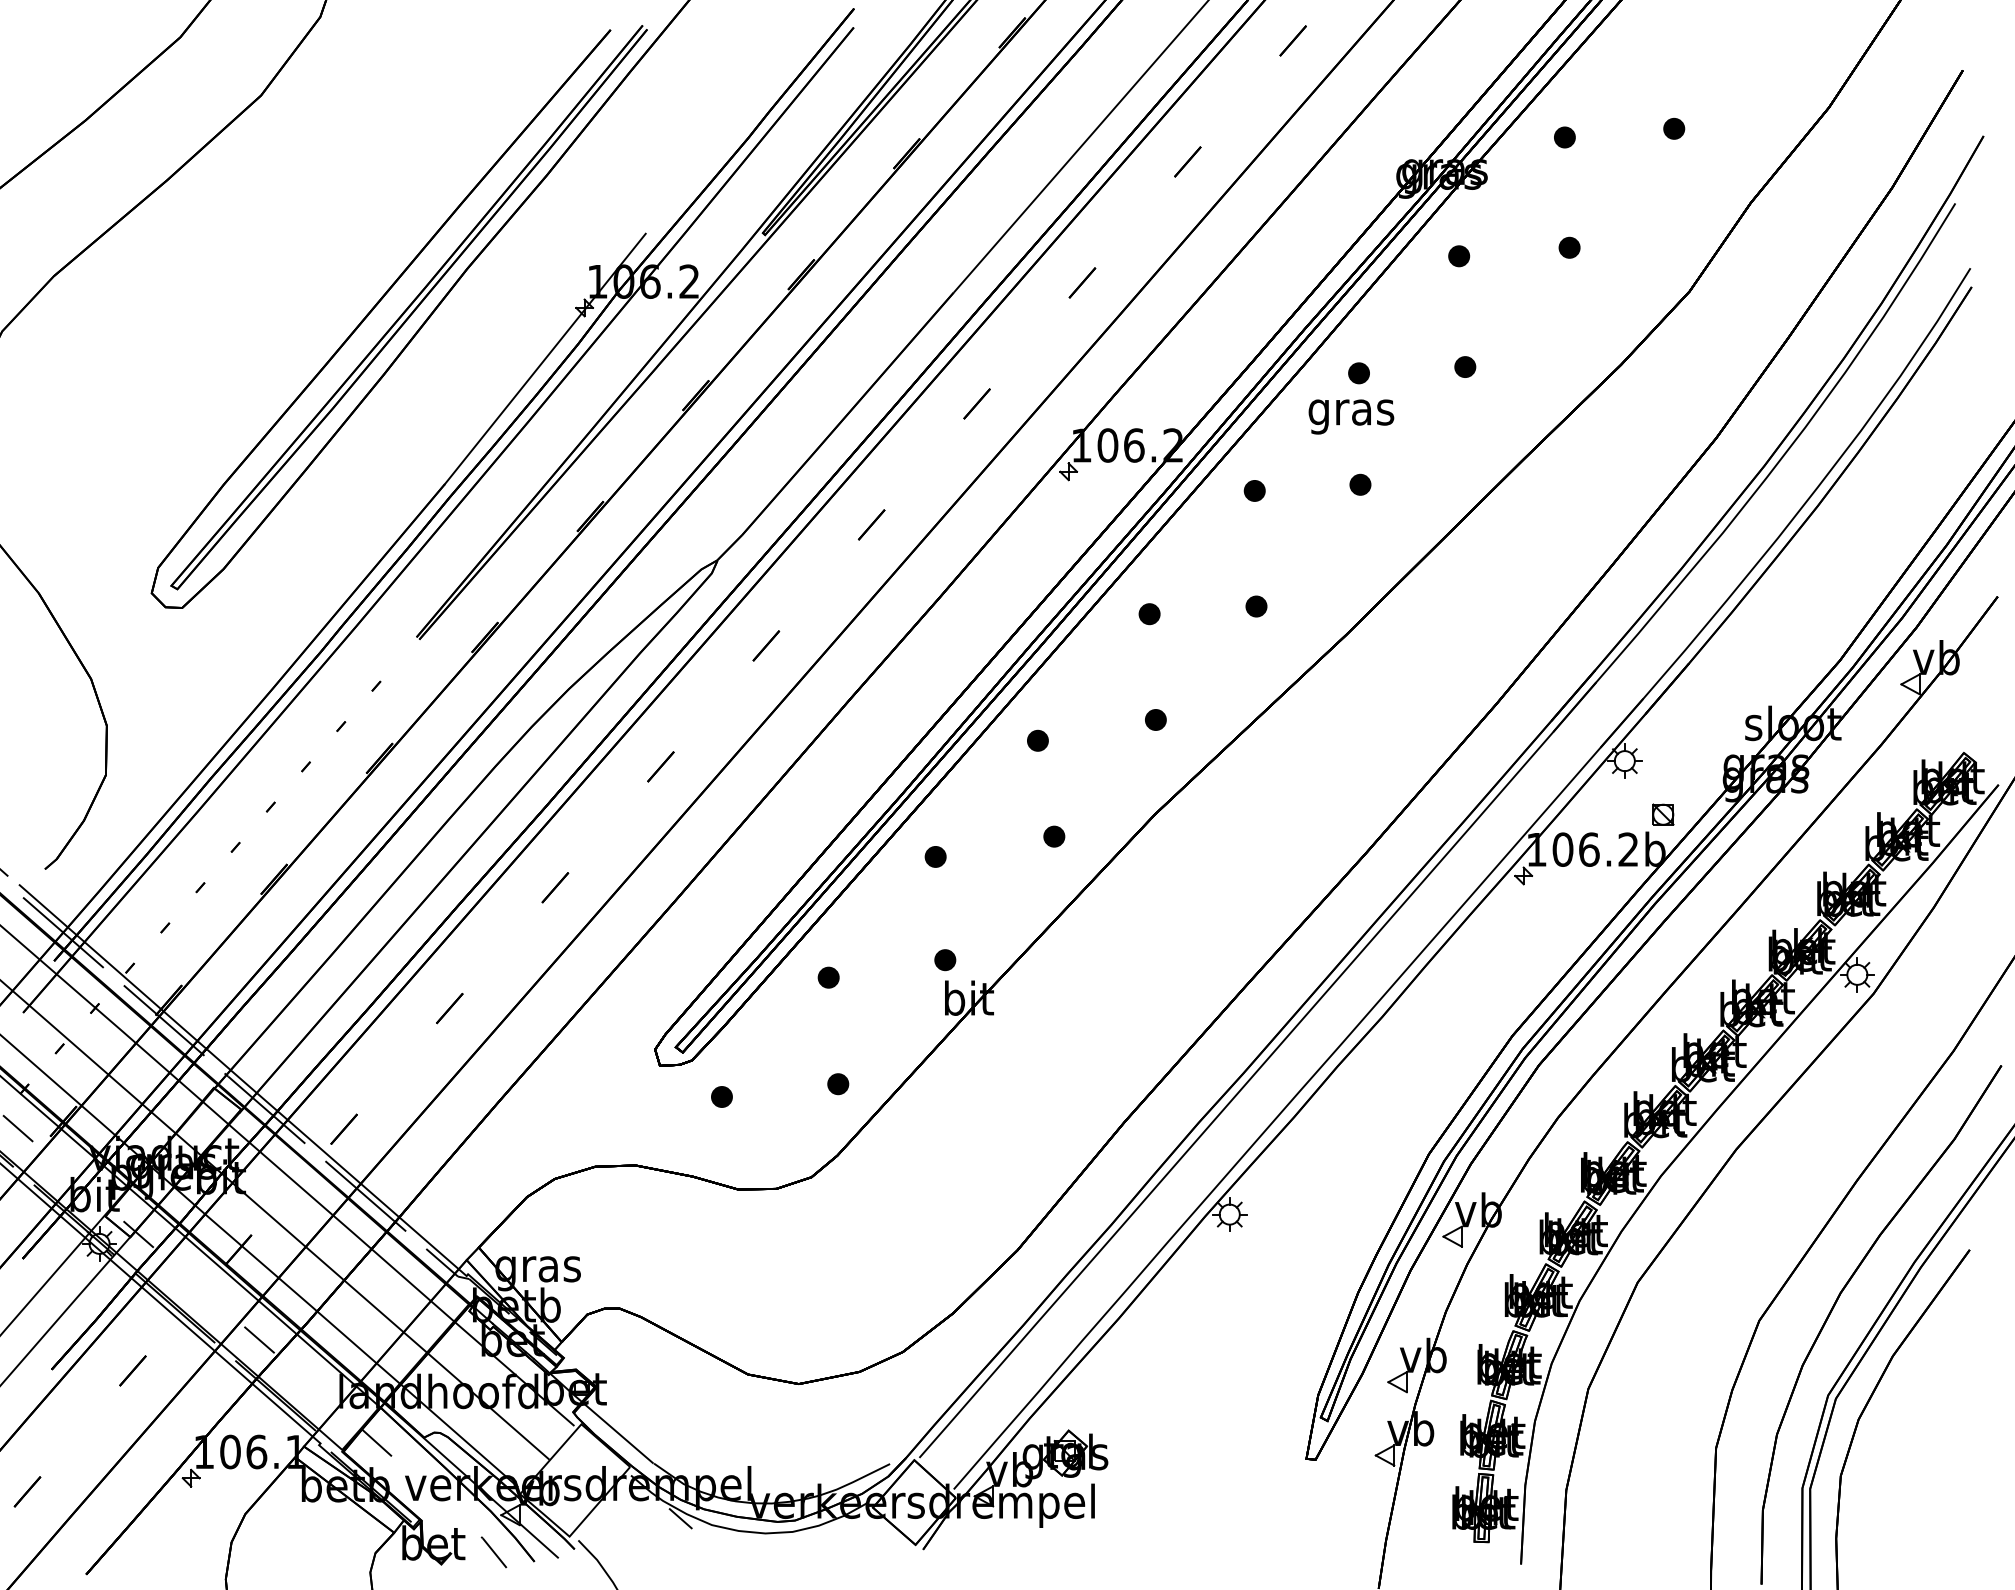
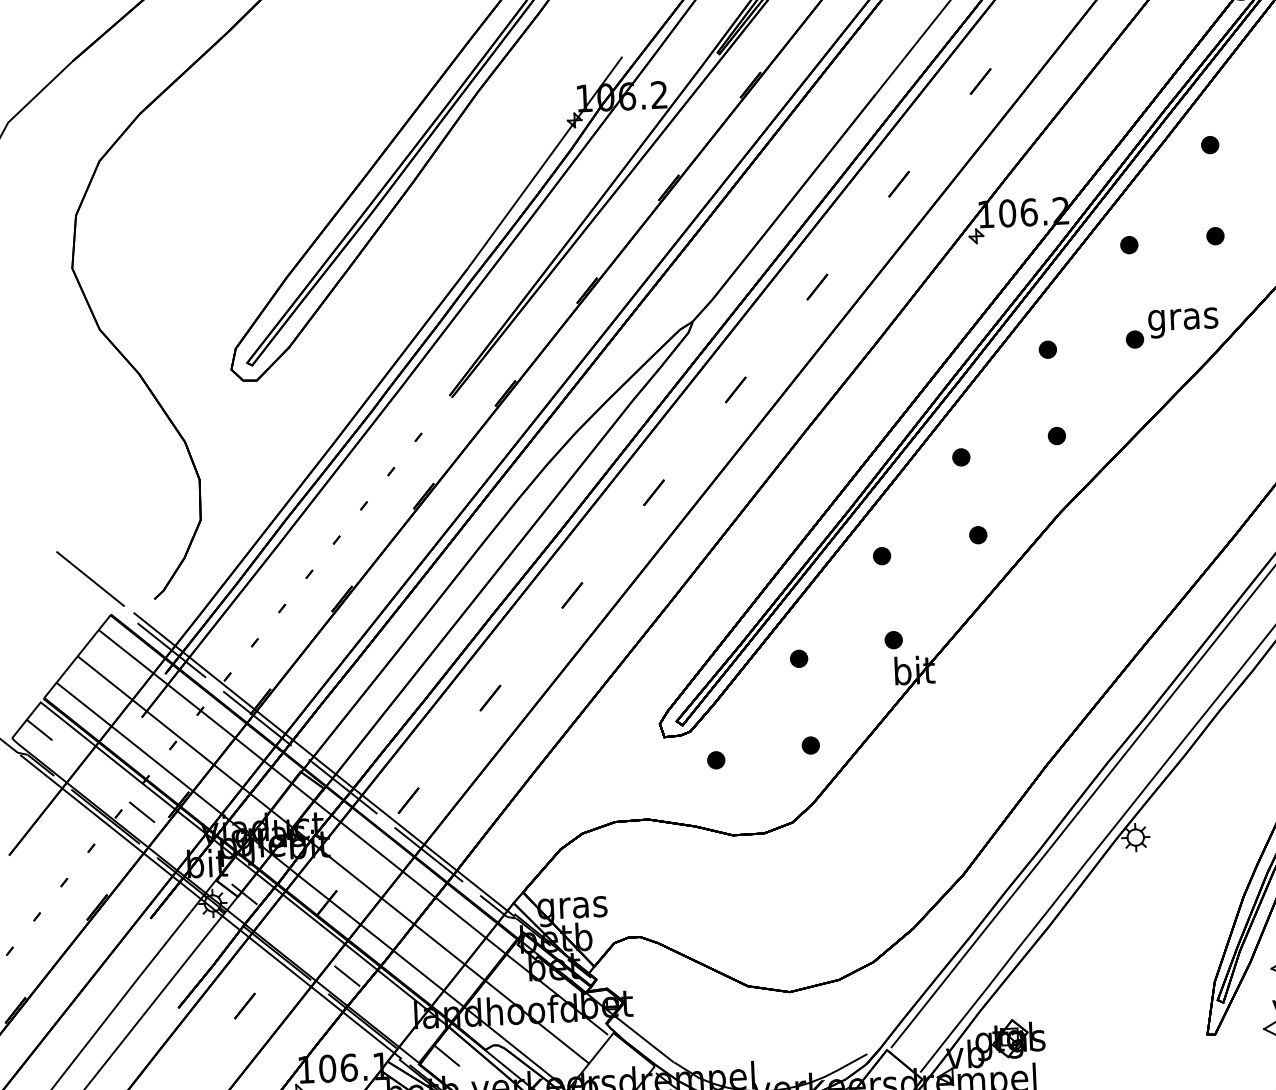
text: (1351, 416) -> (1183, 322), moved

